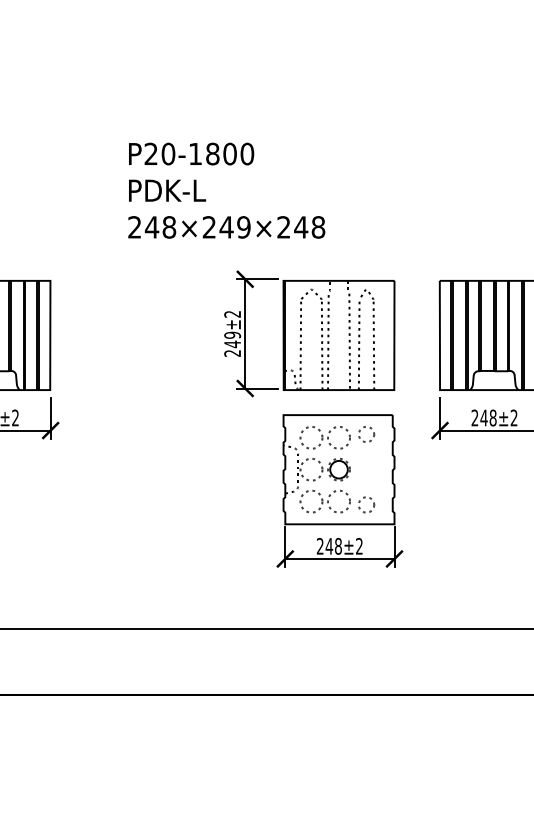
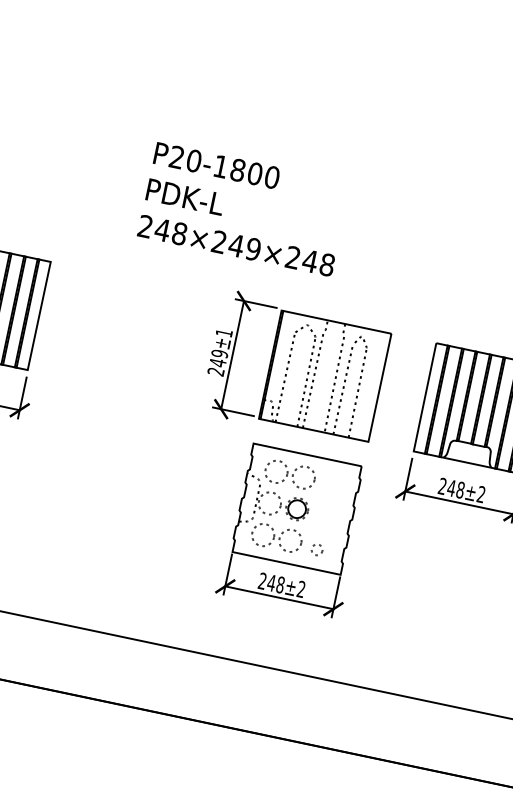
text: (232, 314) -> (224, 333), 249±2 -> 249±1
circle: (366, 434) -> (331, 480), removed
circle: (366, 504) -> (317, 549), size x0.7

